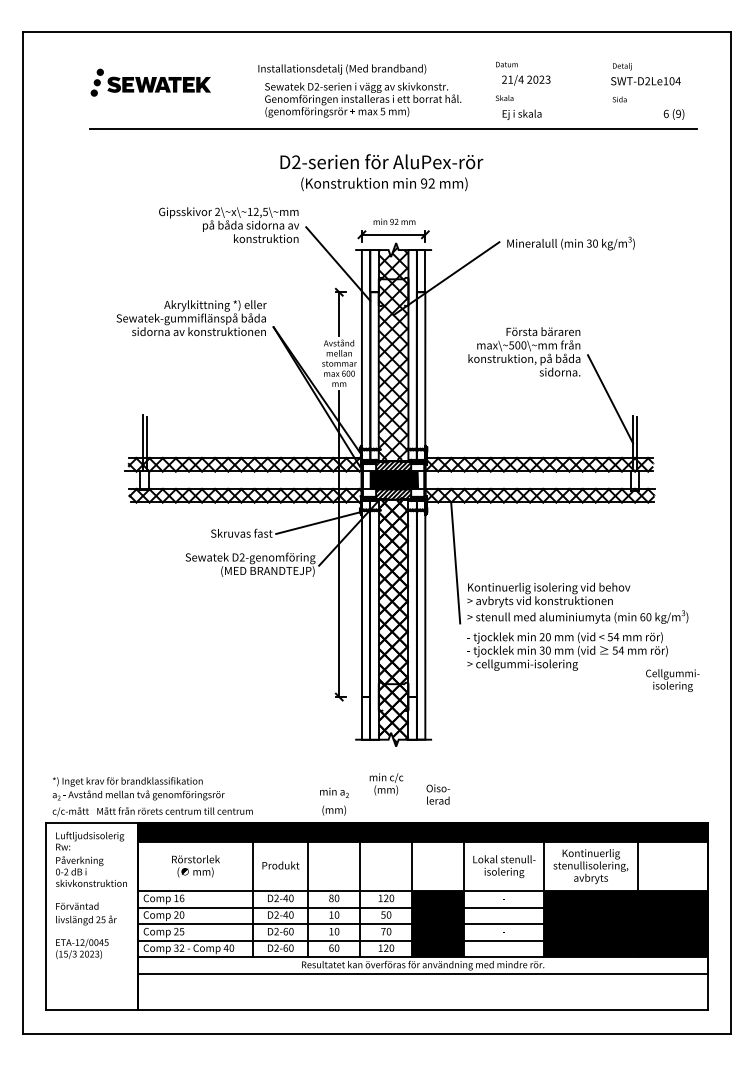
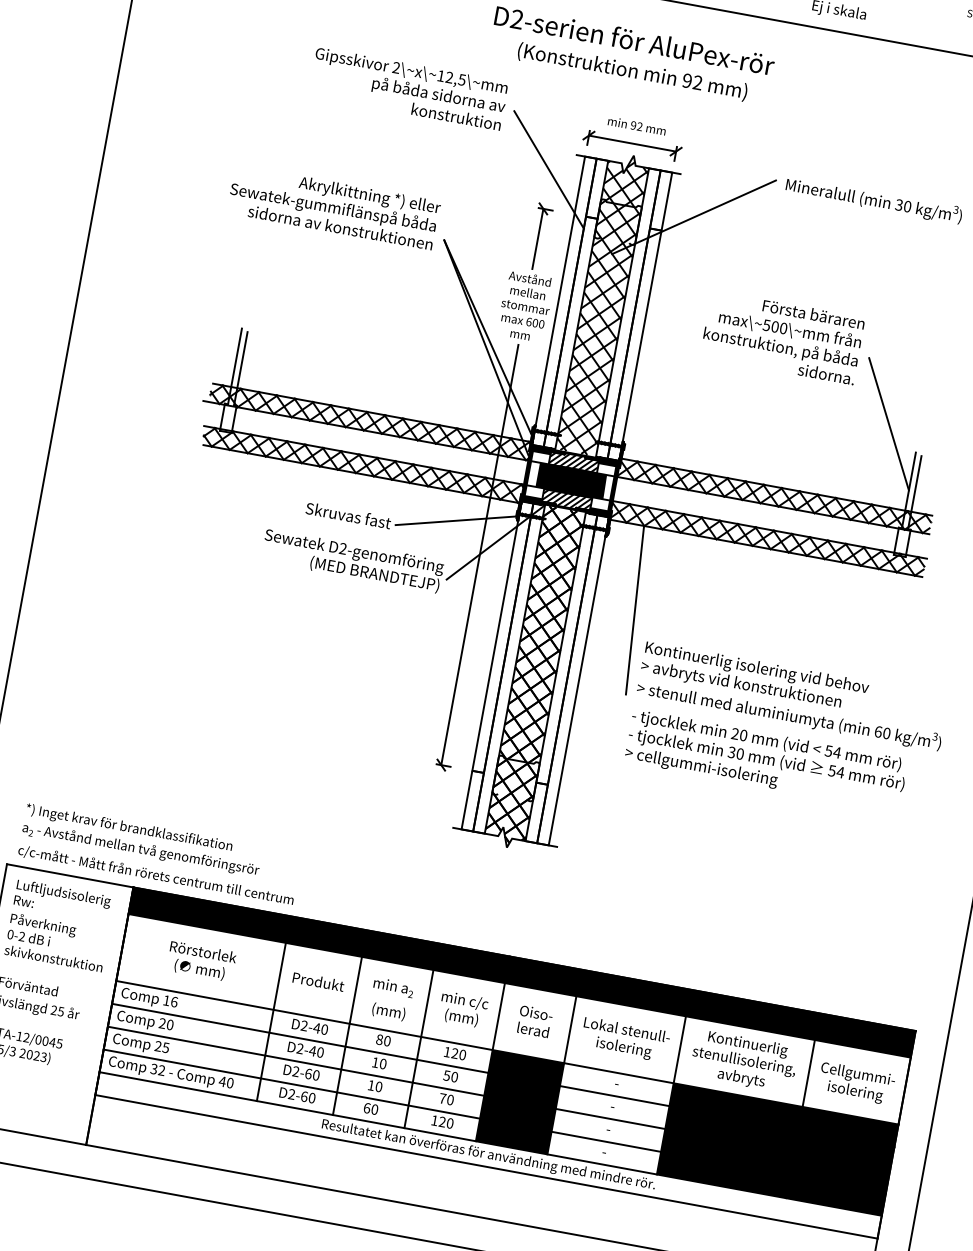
text: (672, 680) -> (856, 1083), moved
text: (386, 784) -> (463, 1009), moved
text: (438, 794) -> (535, 1021), moved
text: (334, 801) -> (391, 999), moved

